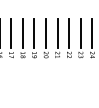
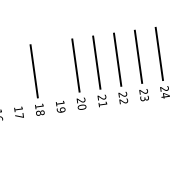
line: (11, 33) -> (13, 73), removed
line: (34, 33) -> (55, 68), removed

